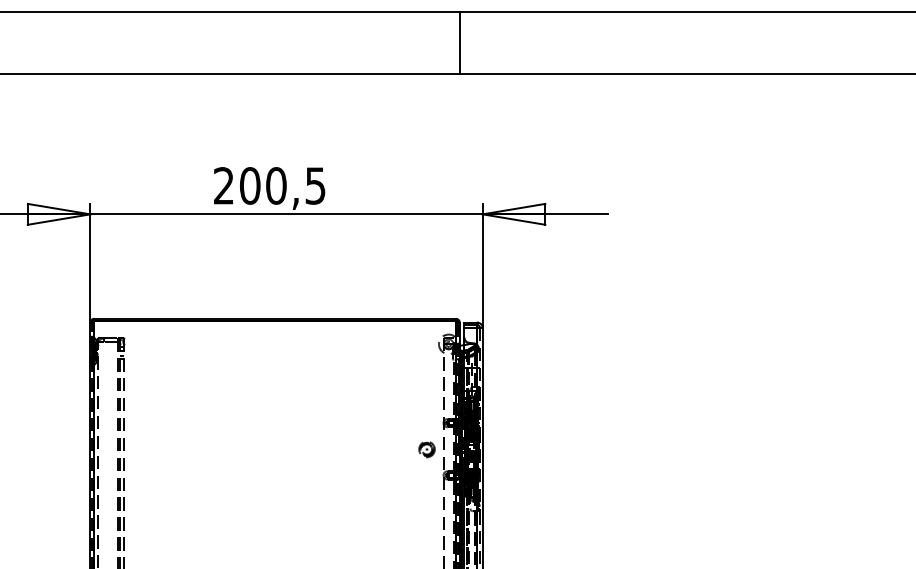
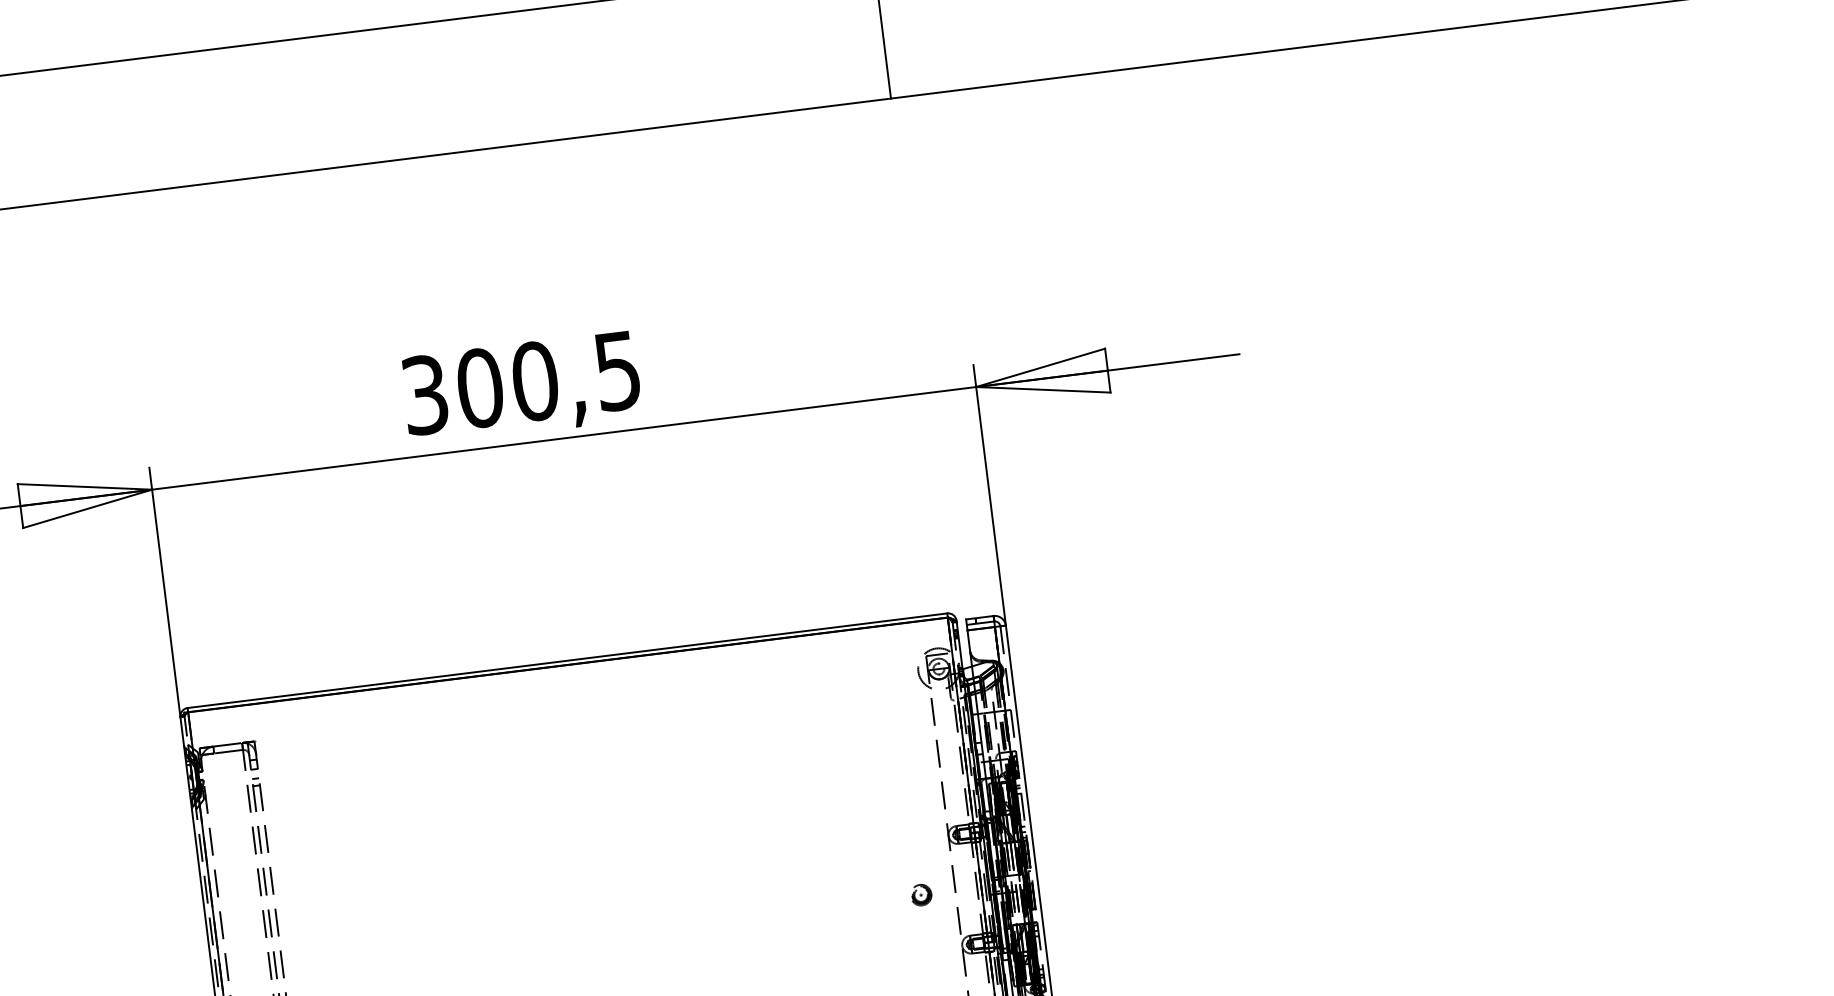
text: (223, 185) -> (424, 394), 200,5 -> 300,5
part: (427, 448) -> (921, 893), size x0.62

